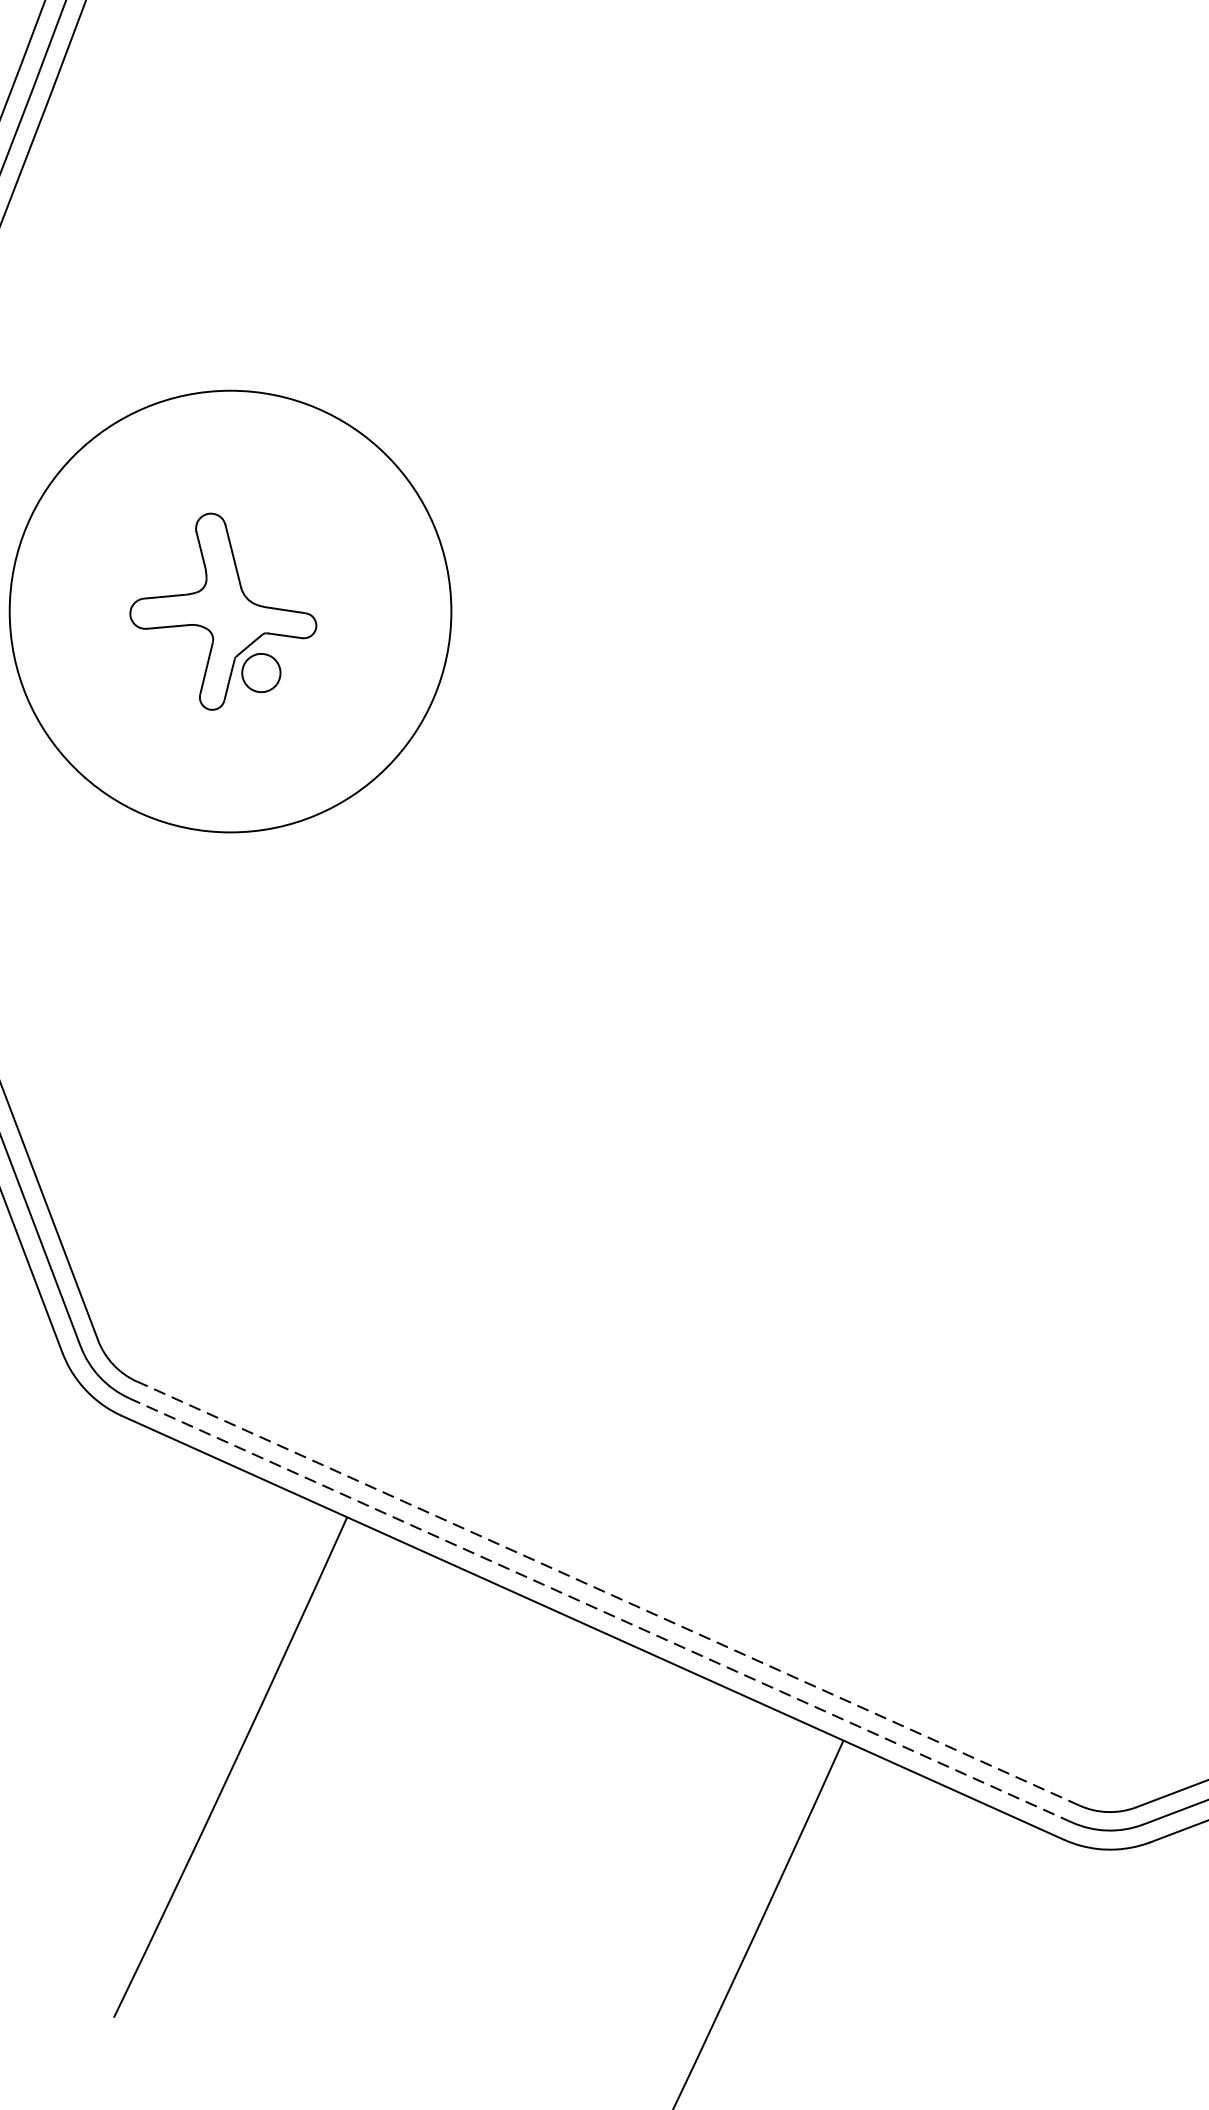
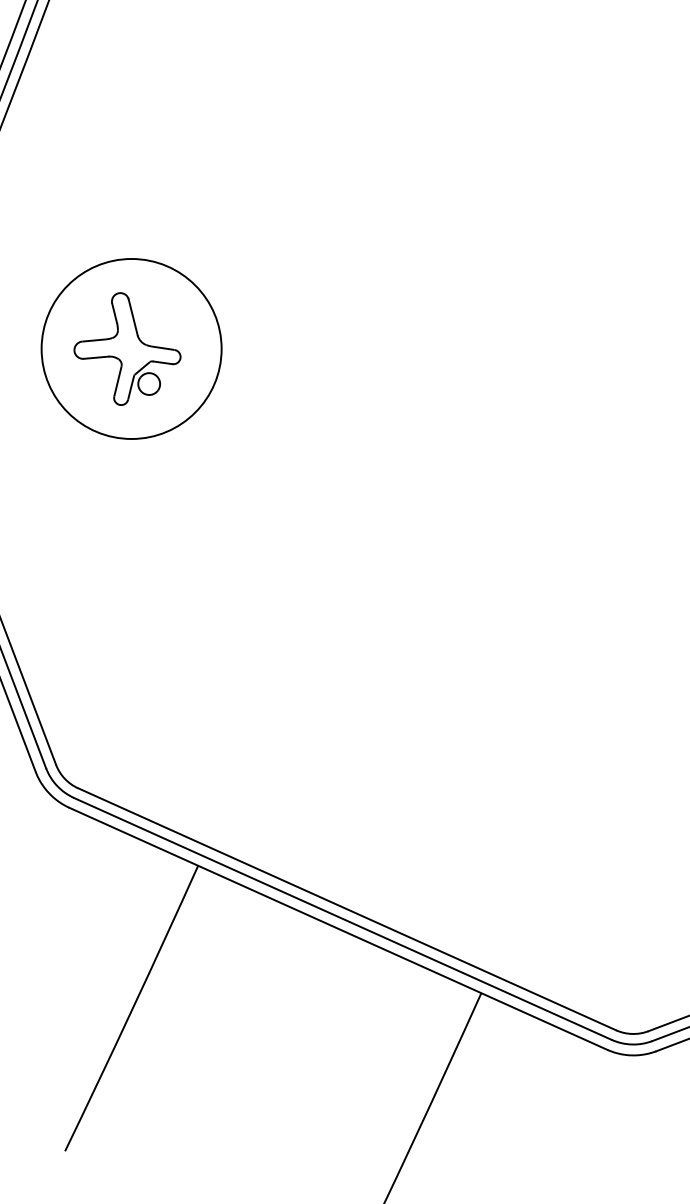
circle: (230, 610) -> (131, 348), size x0.71
line: (608, 1593) -> (347, 909), dashed -> solid
line: (600, 1609) -> (342, 918), dashed -> solid

